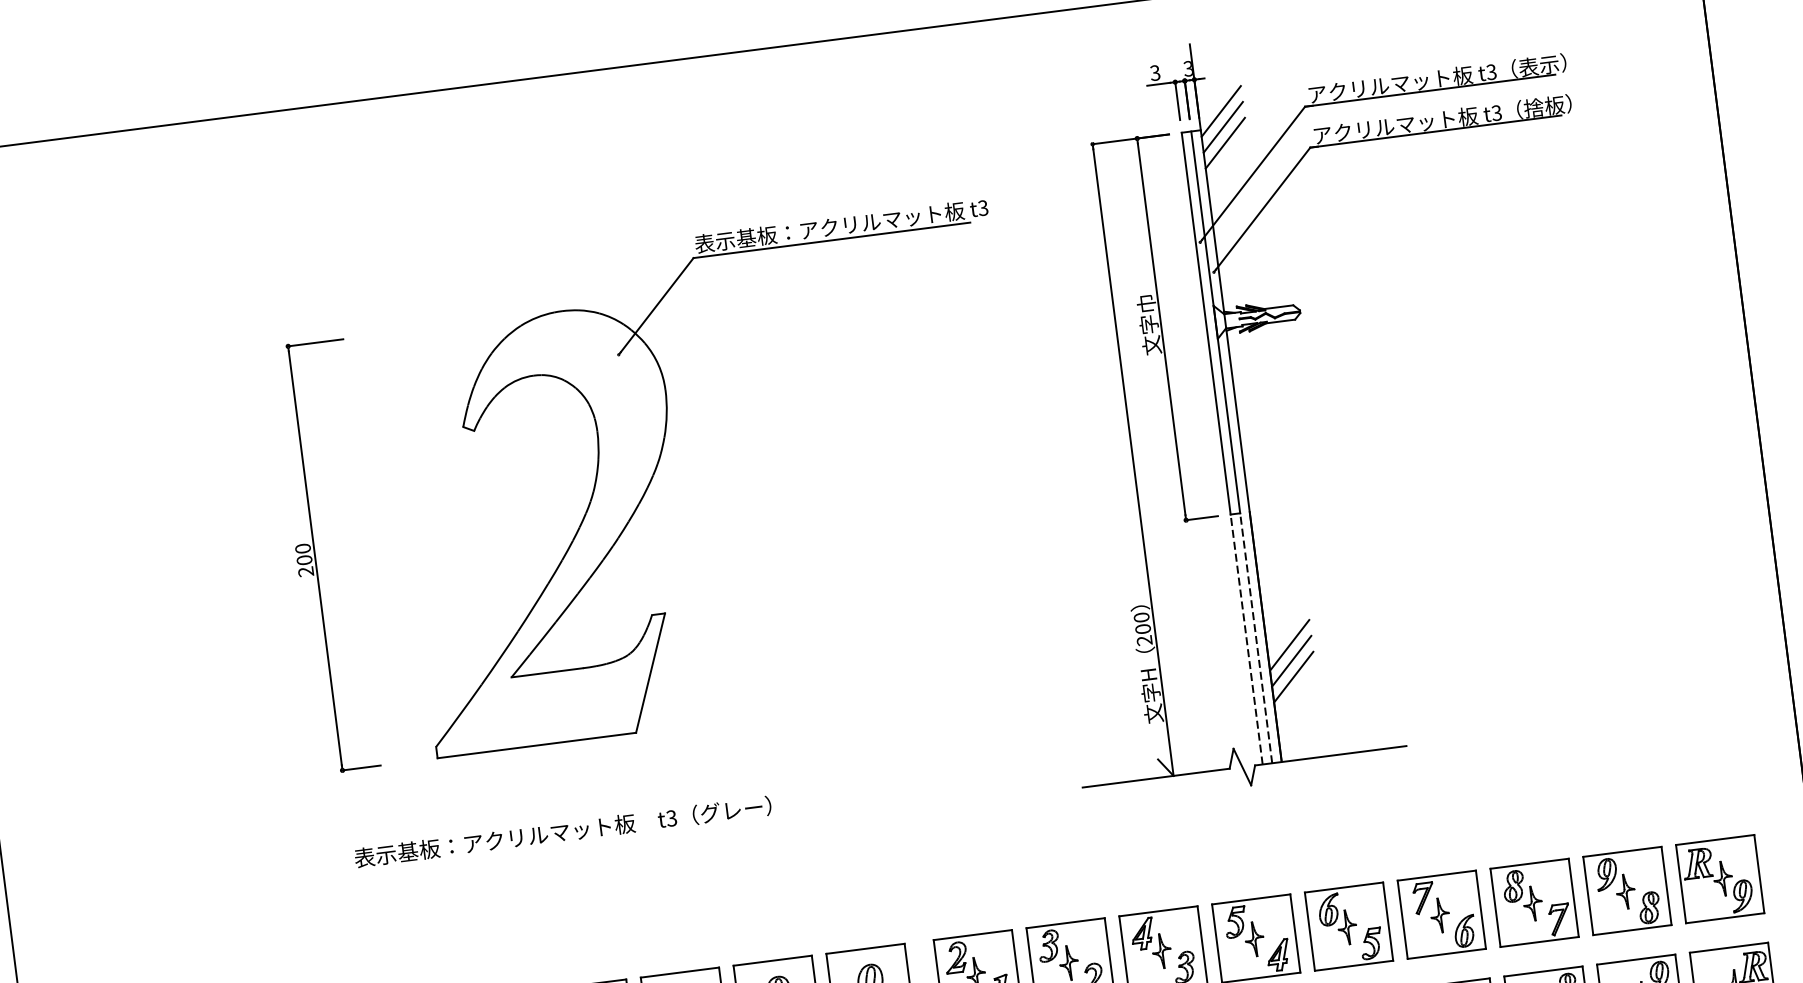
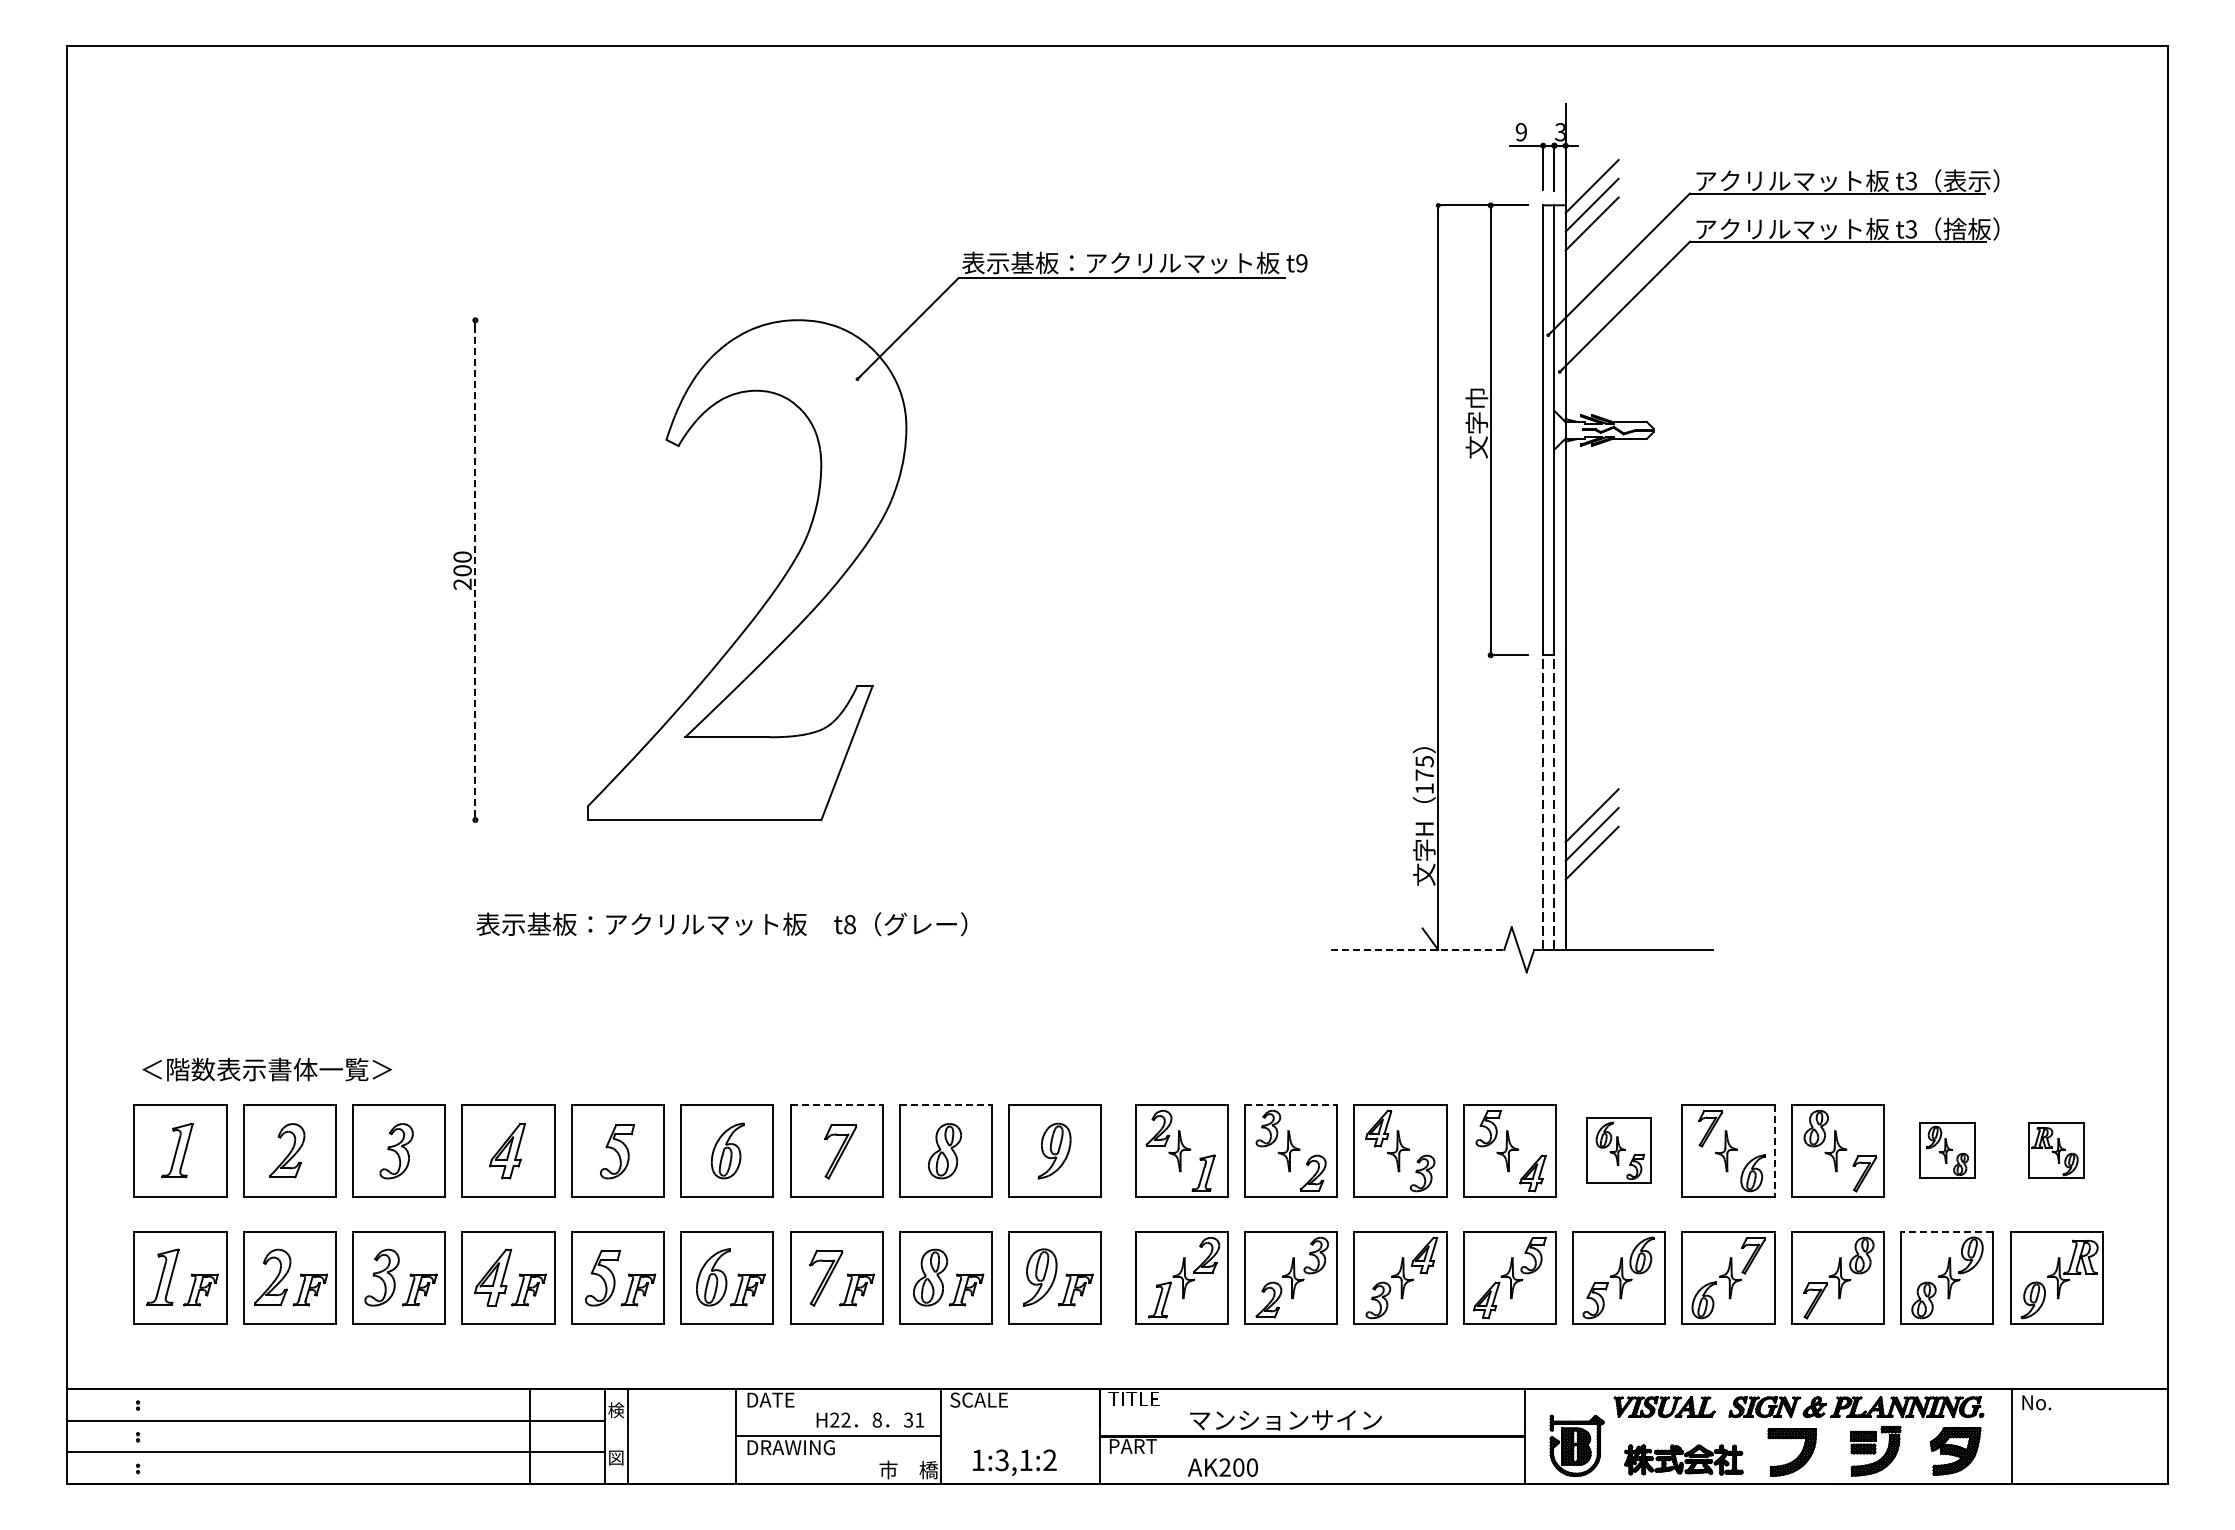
text: (1154, 73) -> (1520, 132), 3 -> 9
text: (982, 208) -> (1301, 263), t3 -> t9
line: (315, 343) -> (507, 320), removed
line: (315, 558) -> (475, 570), solid -> dashed
text: (1142, 628) -> (1424, 774), 200 -> 175
line: (361, 768) -> (497, 820), removed
line: (1155, 777) -> (1417, 949), solid -> dashed
text: (671, 818) -> (849, 924), t3 -> t8
part: (1720, 878) -> (2056, 1150), size x0.6
part: (1626, 890) -> (1946, 1150), size x0.6
line: (1480, 910) -> (1774, 1151), solid -> dashed
line: (1065, 923) -> (1291, 1104), solid -> dashed
part: (1348, 926) -> (1618, 1150), size x0.7
line: (1635, 959) -> (1946, 1231), solid -> dashed
line: (773, 960) -> (946, 1104), solid -> dashed
line: (680, 972) -> (837, 1104), solid -> dashed

